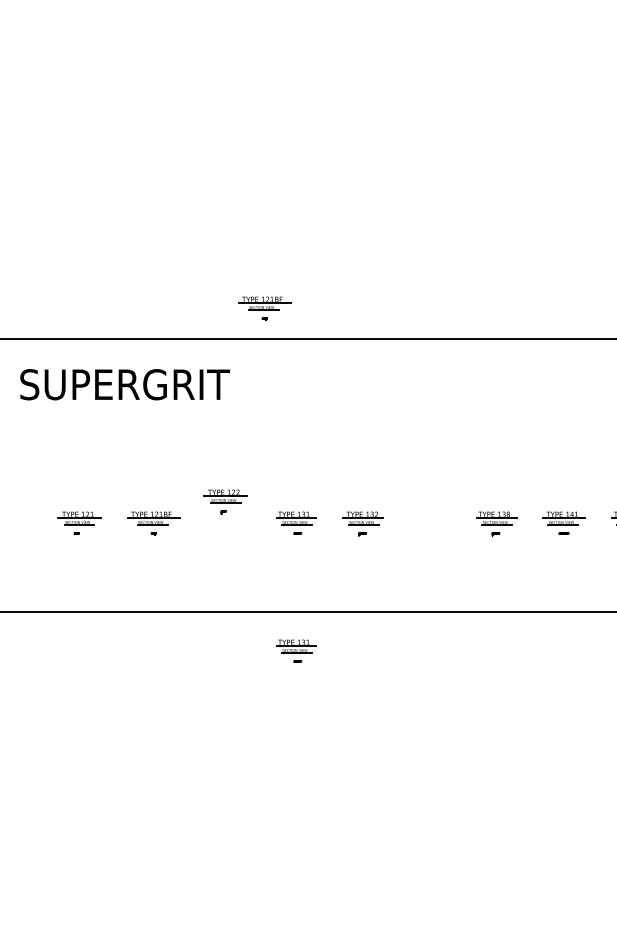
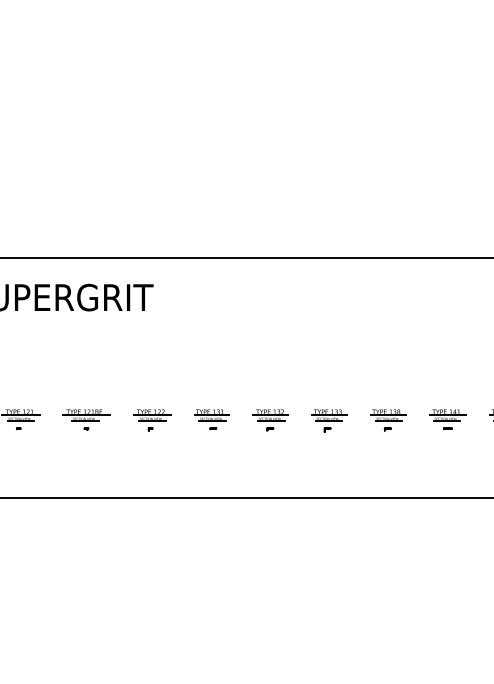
part: (264, 308) -> (183, 230), removed
part: (225, 501) -> (152, 419), moved
part: (429, 524) -> (329, 420), added
part: (296, 650) -> (212, 531), removed

